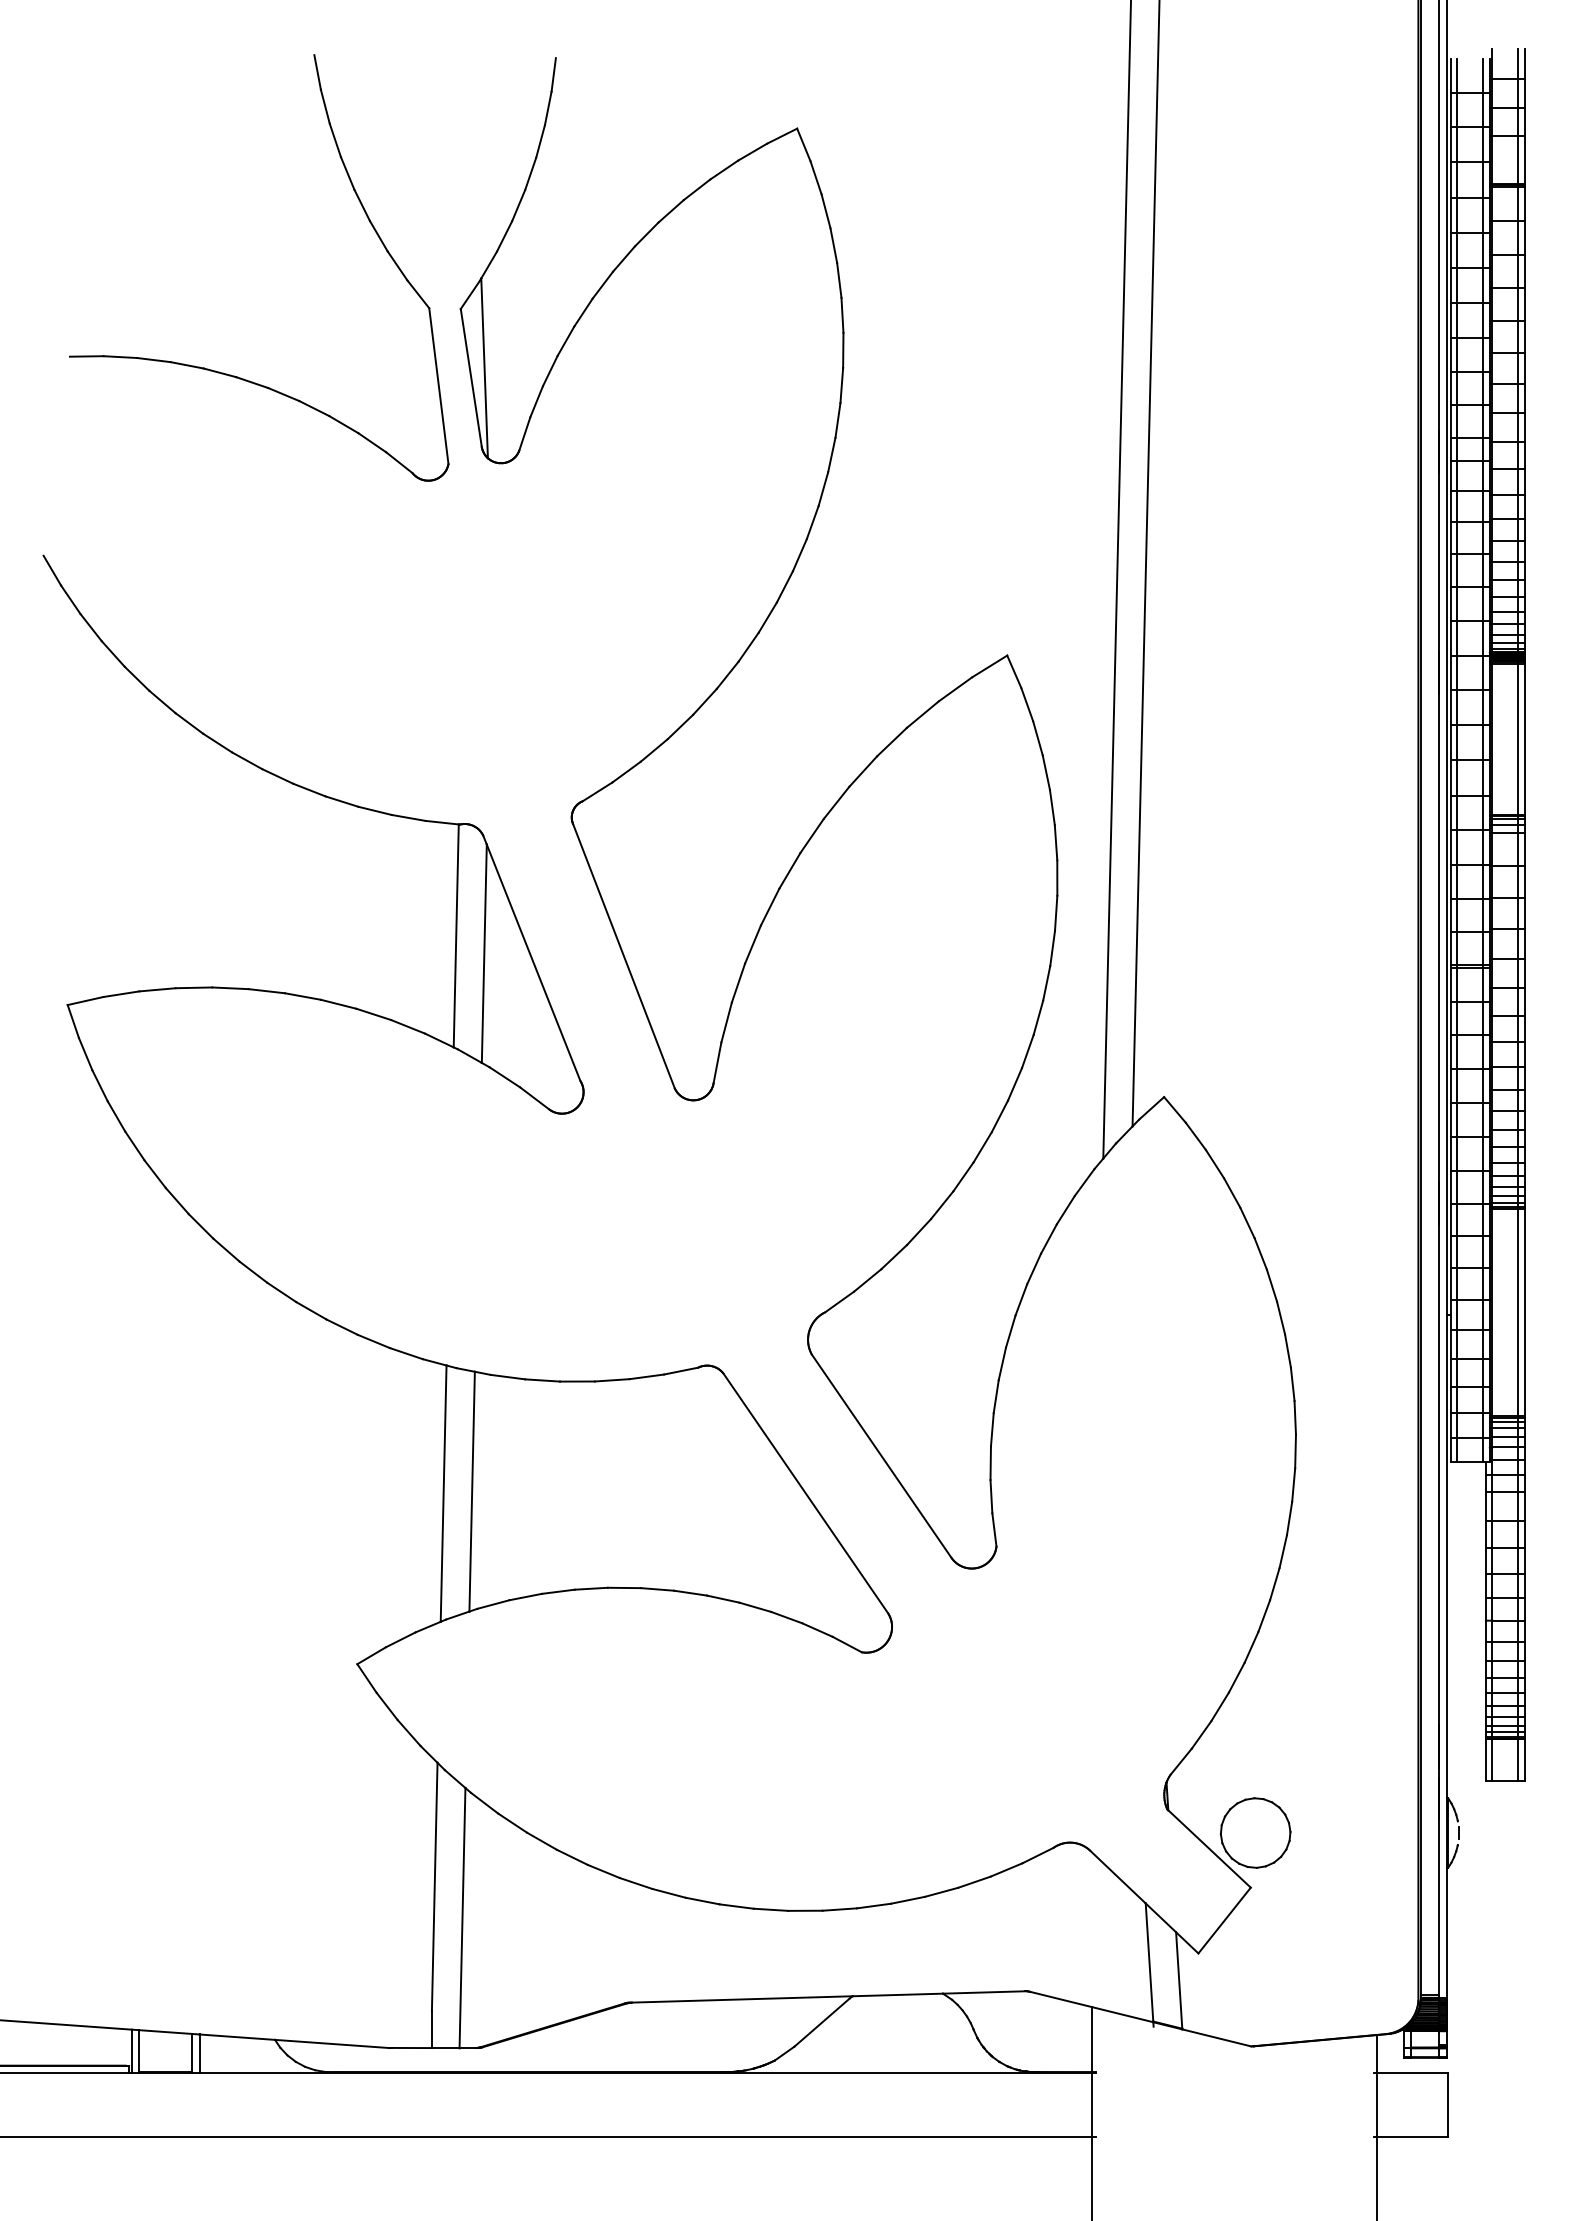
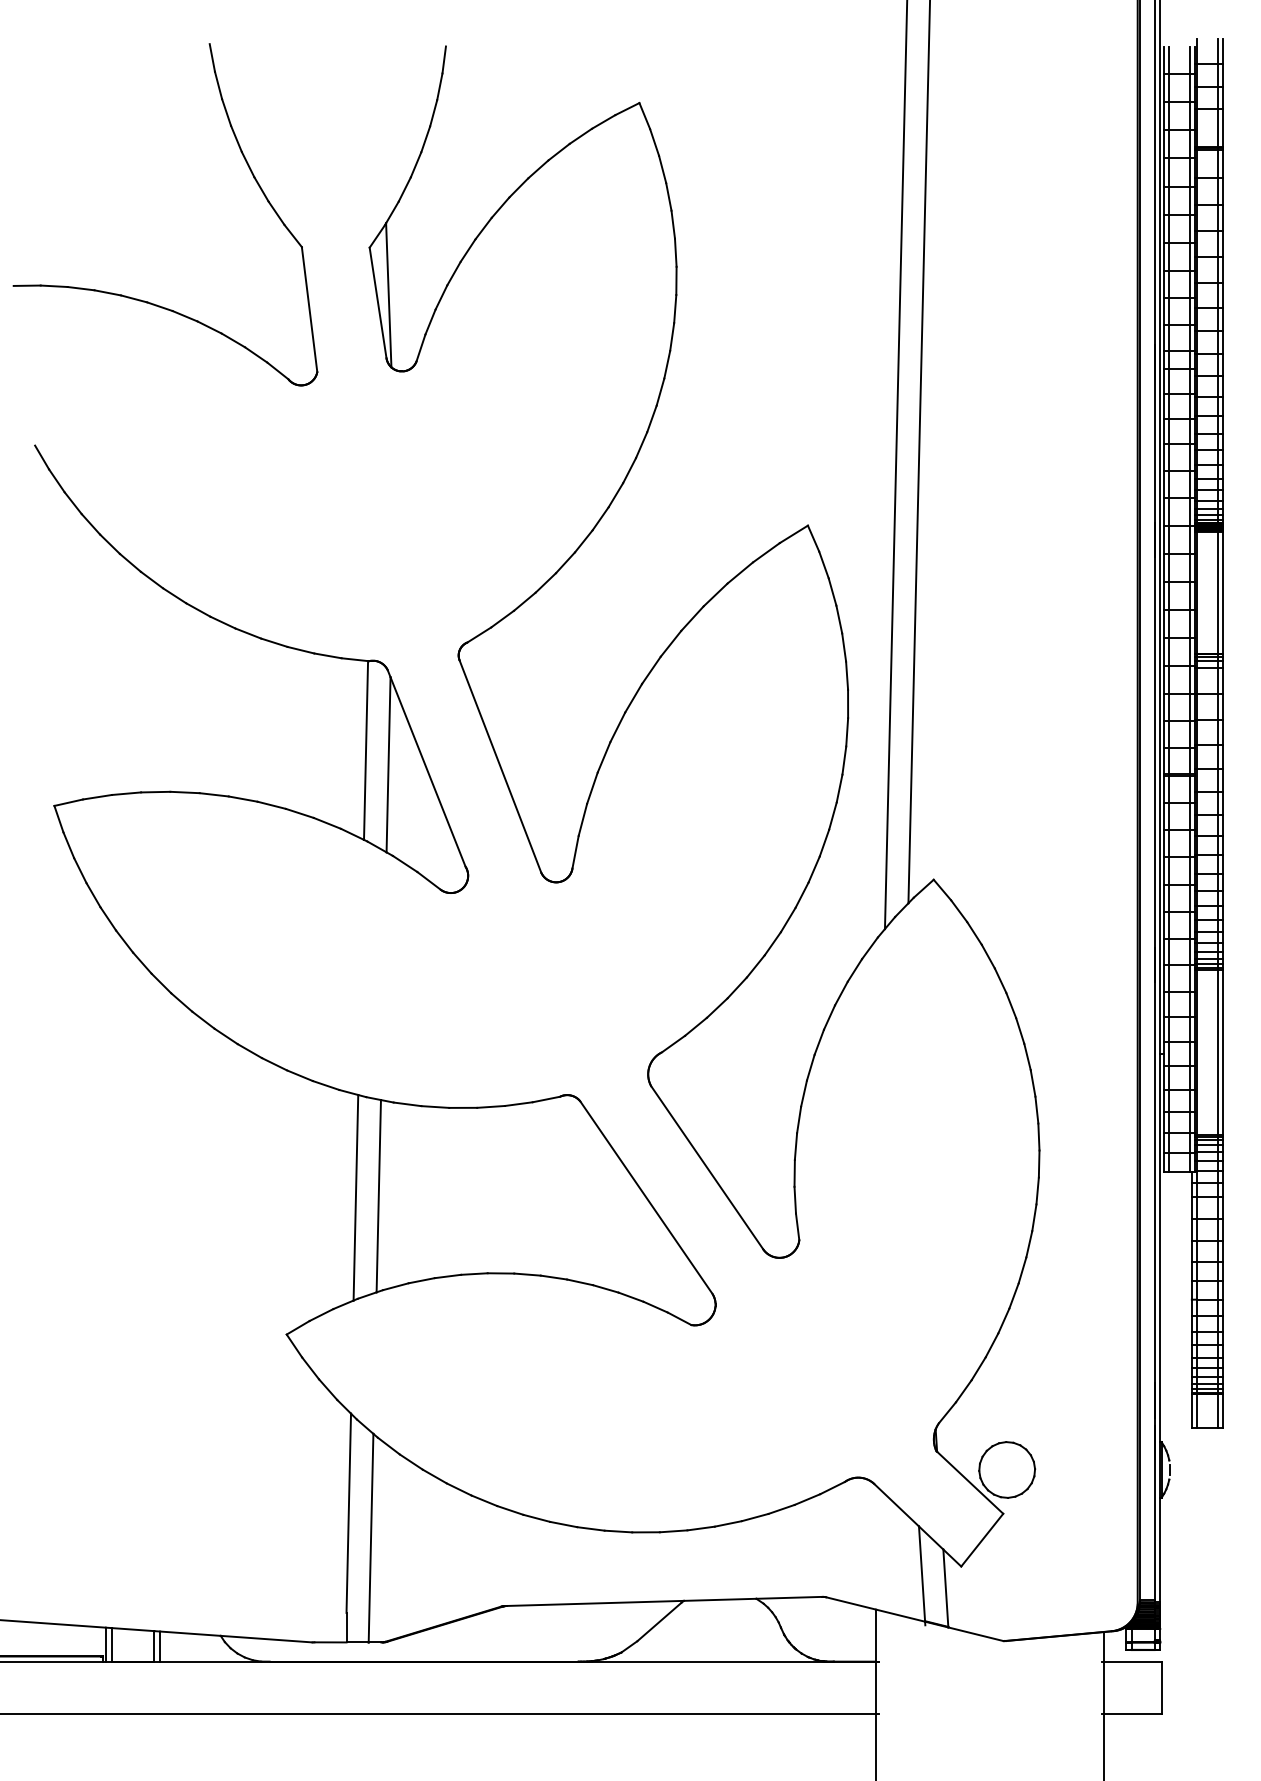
part: (227, 373) -> (140, 299), moved

